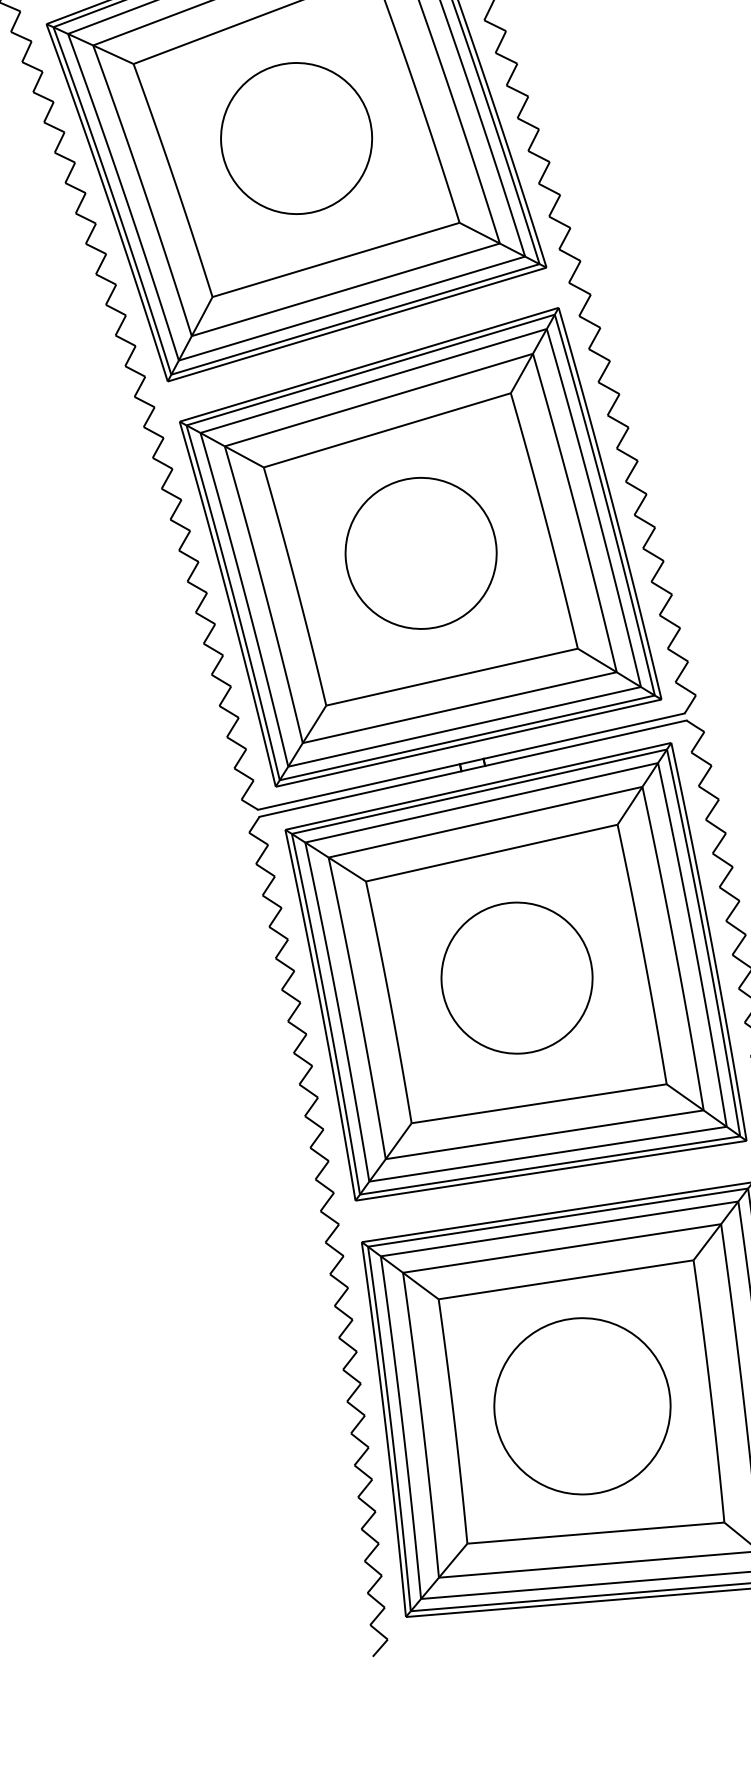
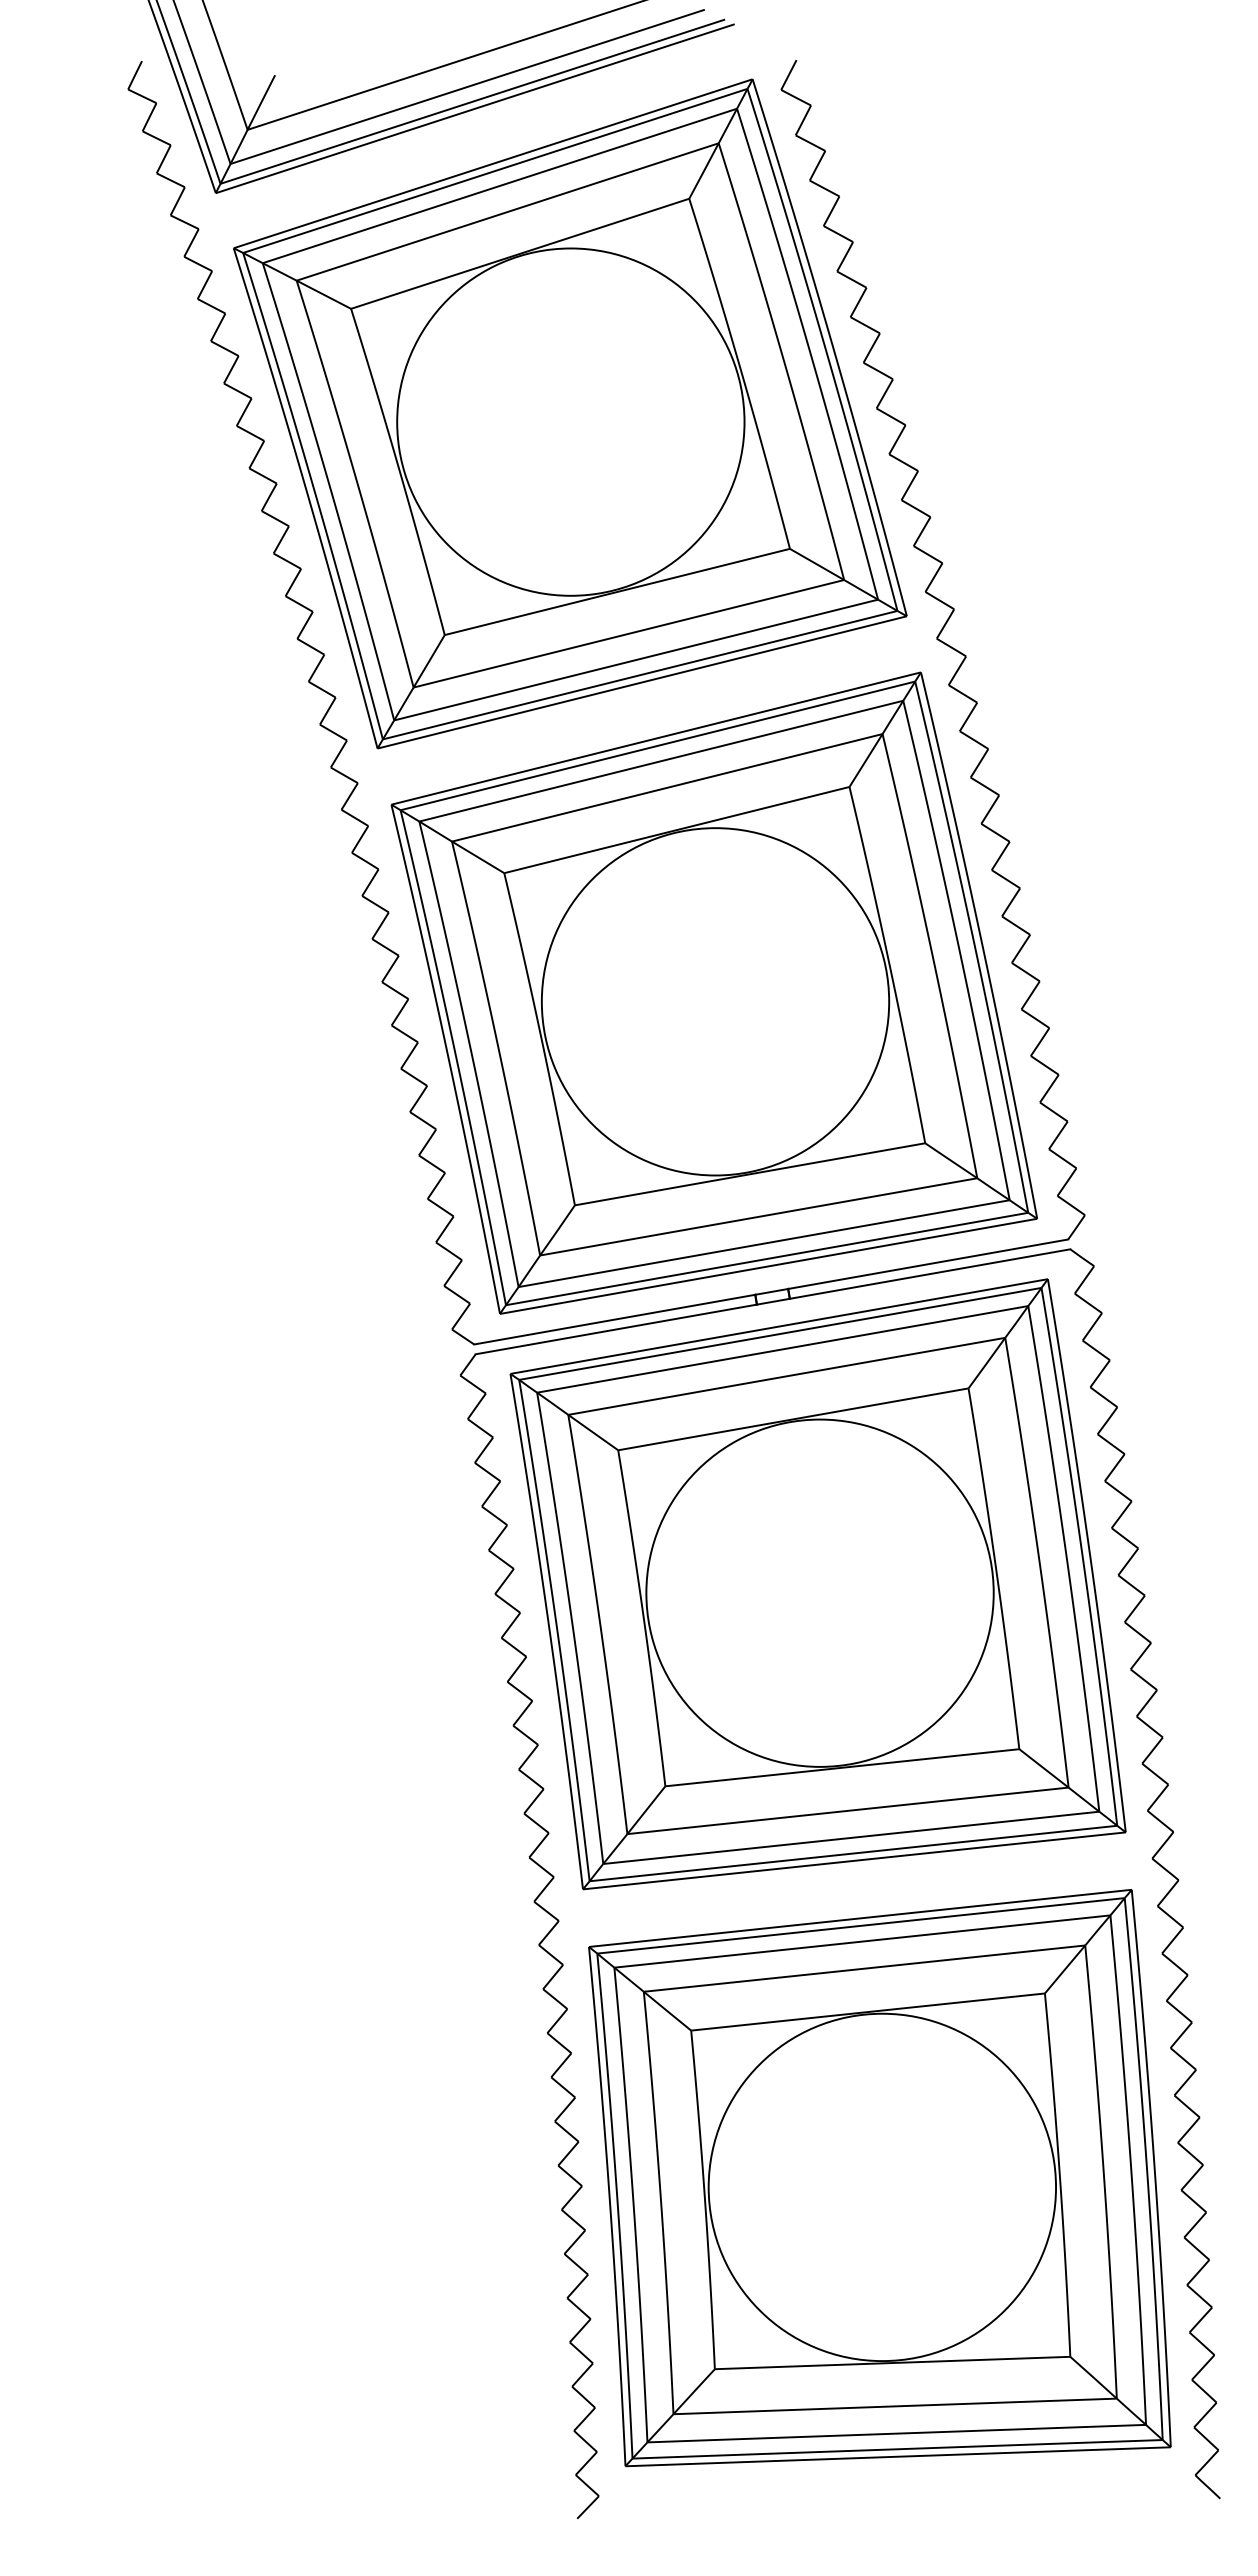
circle: (296, 138) -> (570, 421), size x1.67
circle: (421, 553) -> (715, 1001), size x1.67
circle: (516, 977) -> (819, 1592), size x1.67
circle: (582, 1406) -> (882, 2187), size x1.43

